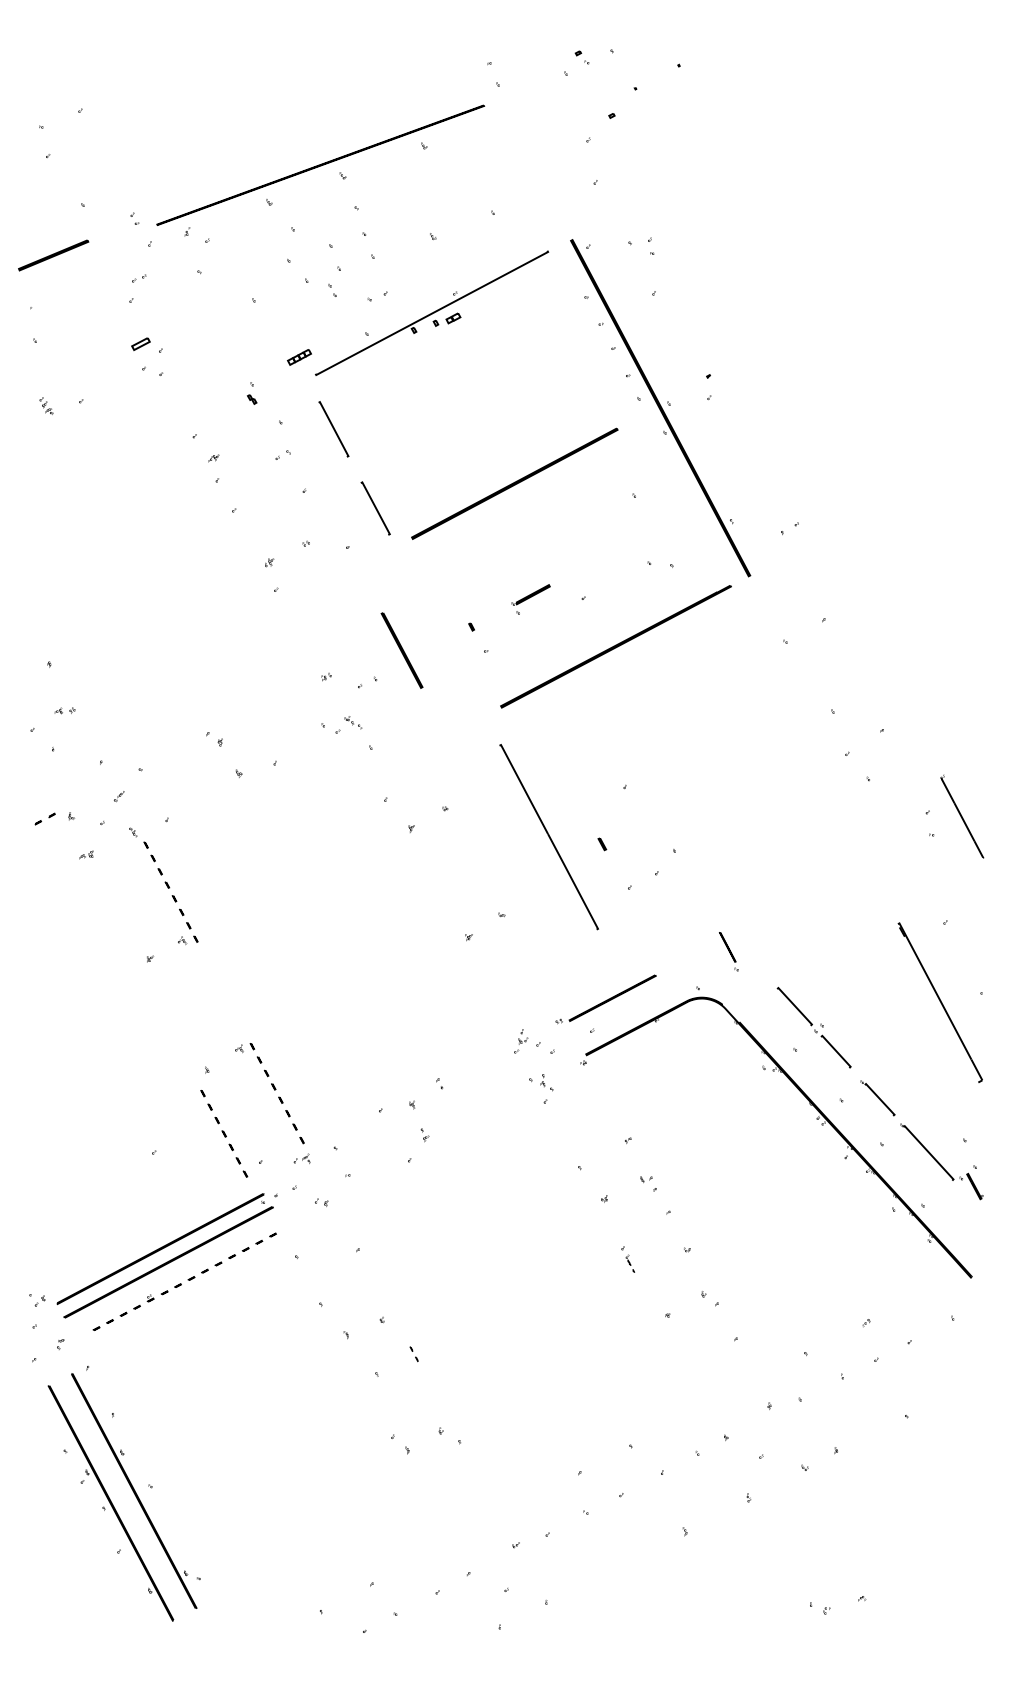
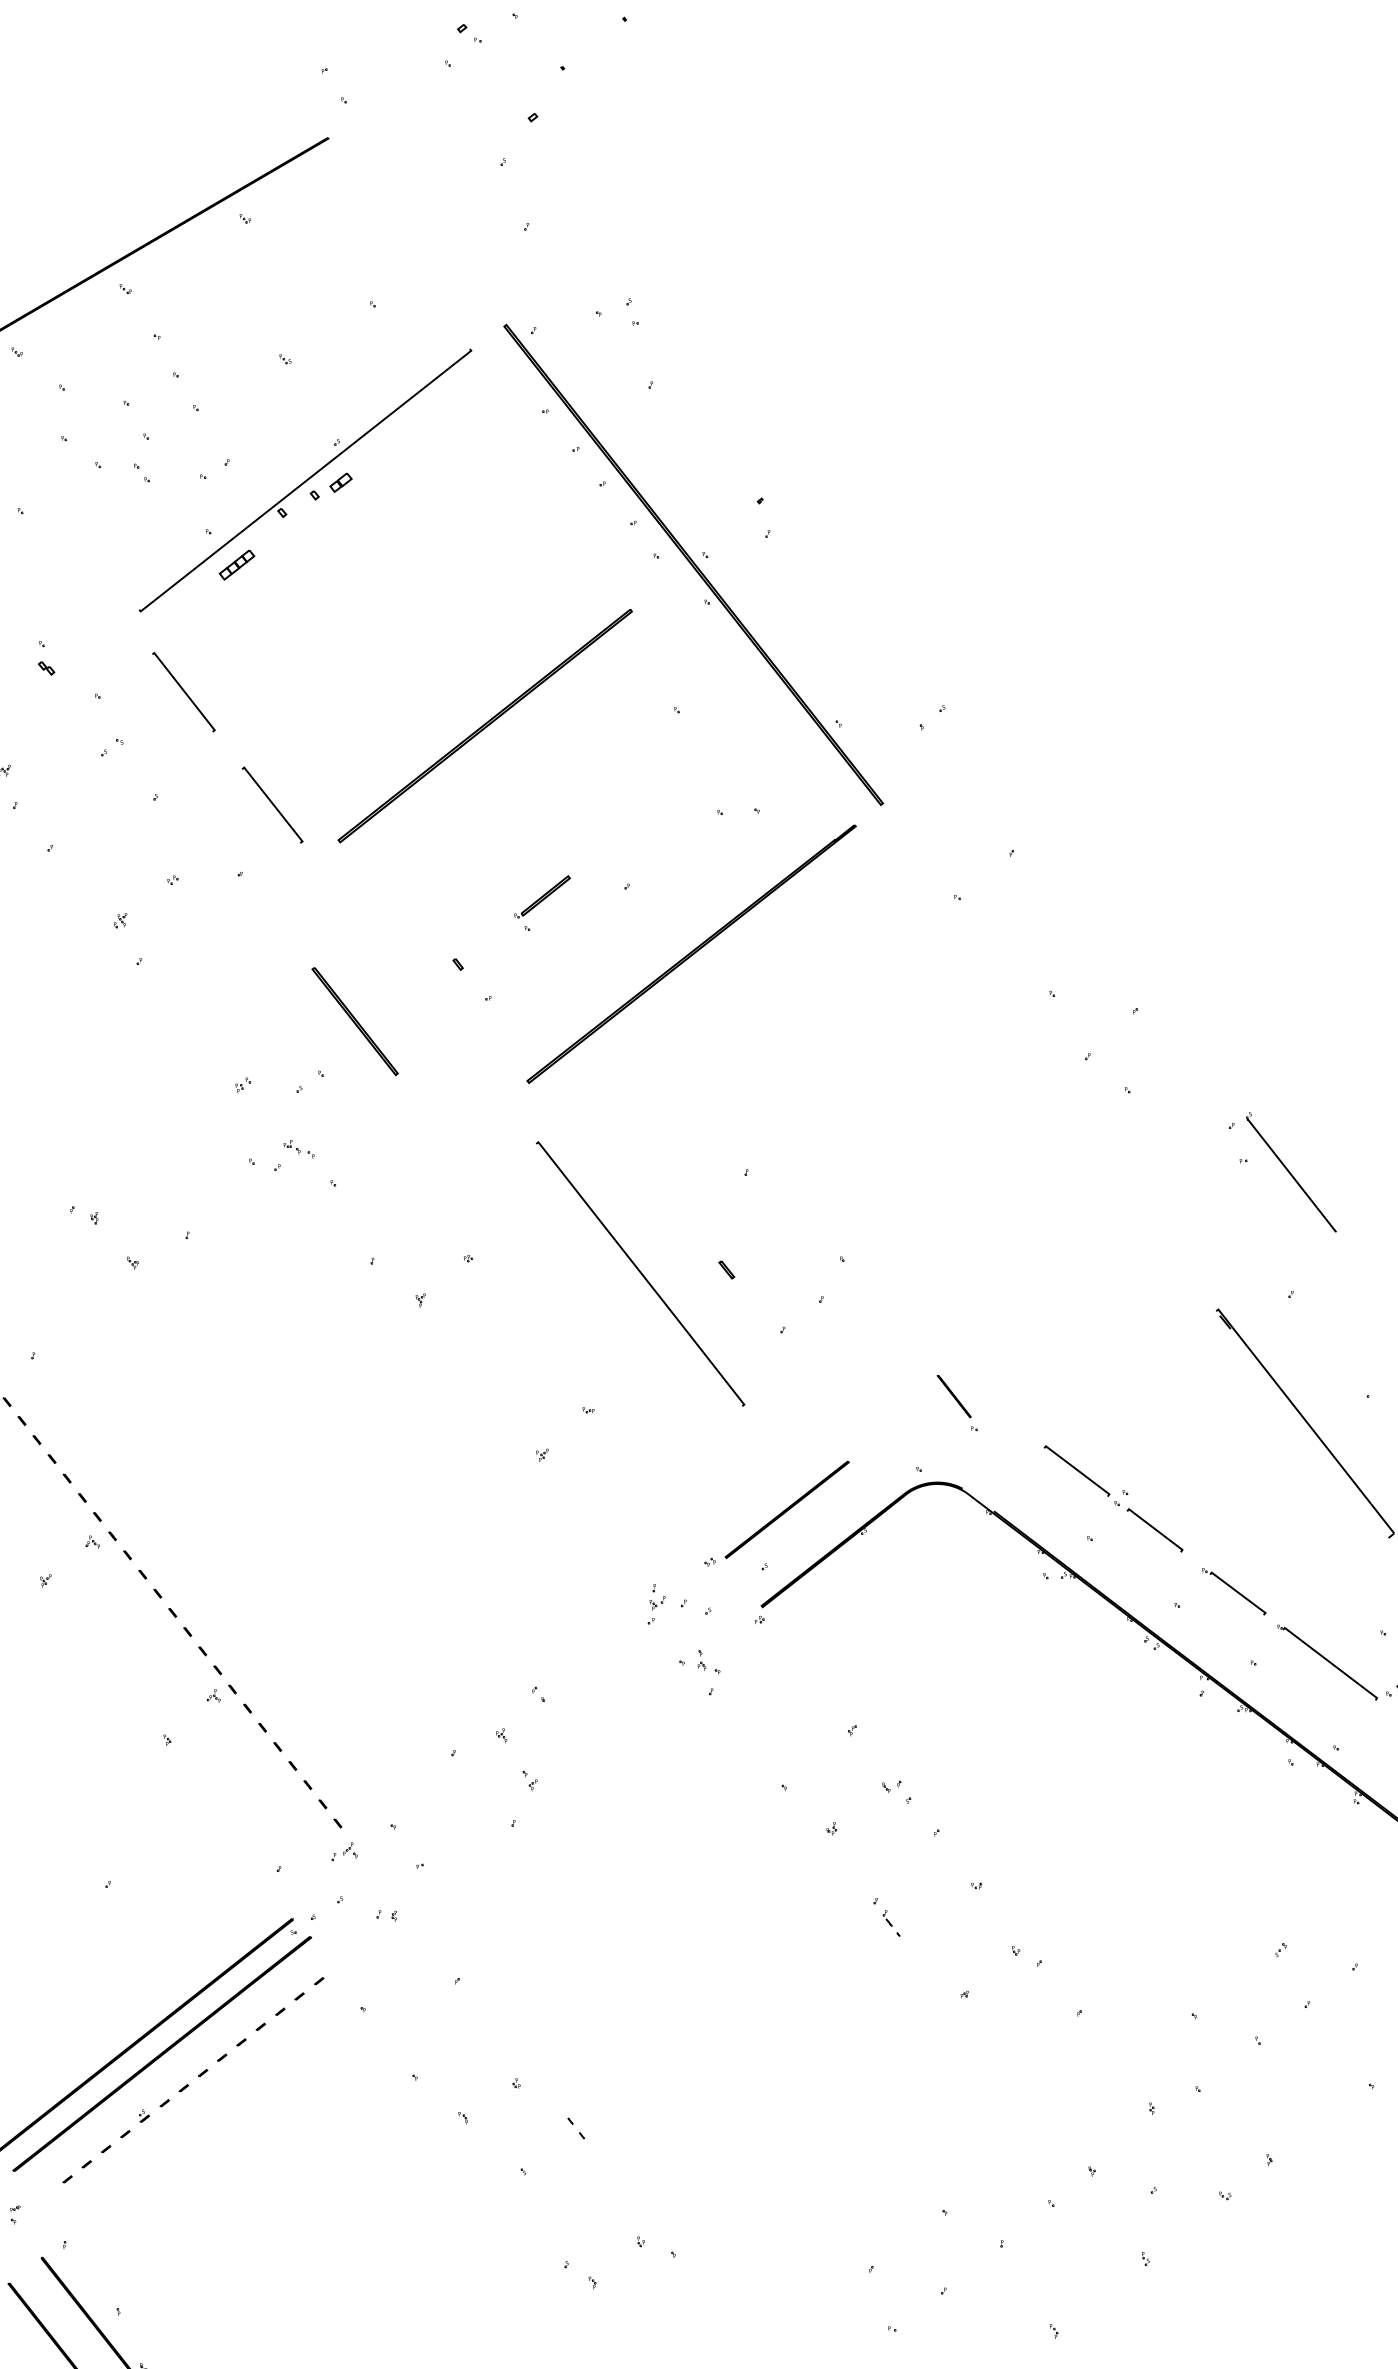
part: (299, 357) -> (237, 565), moved
part: (962, 816) -> (1291, 1172), moved
part: (224, 1133) -> (172, 1612), moved

